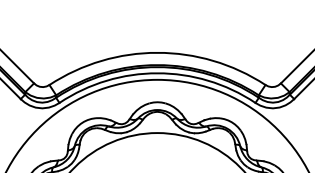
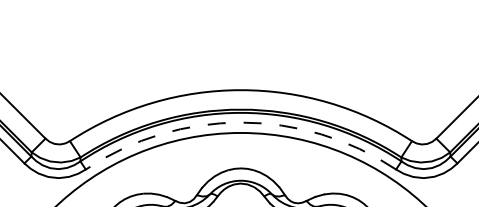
arc: (157, 73) -> (240, 122), solid -> dashed

